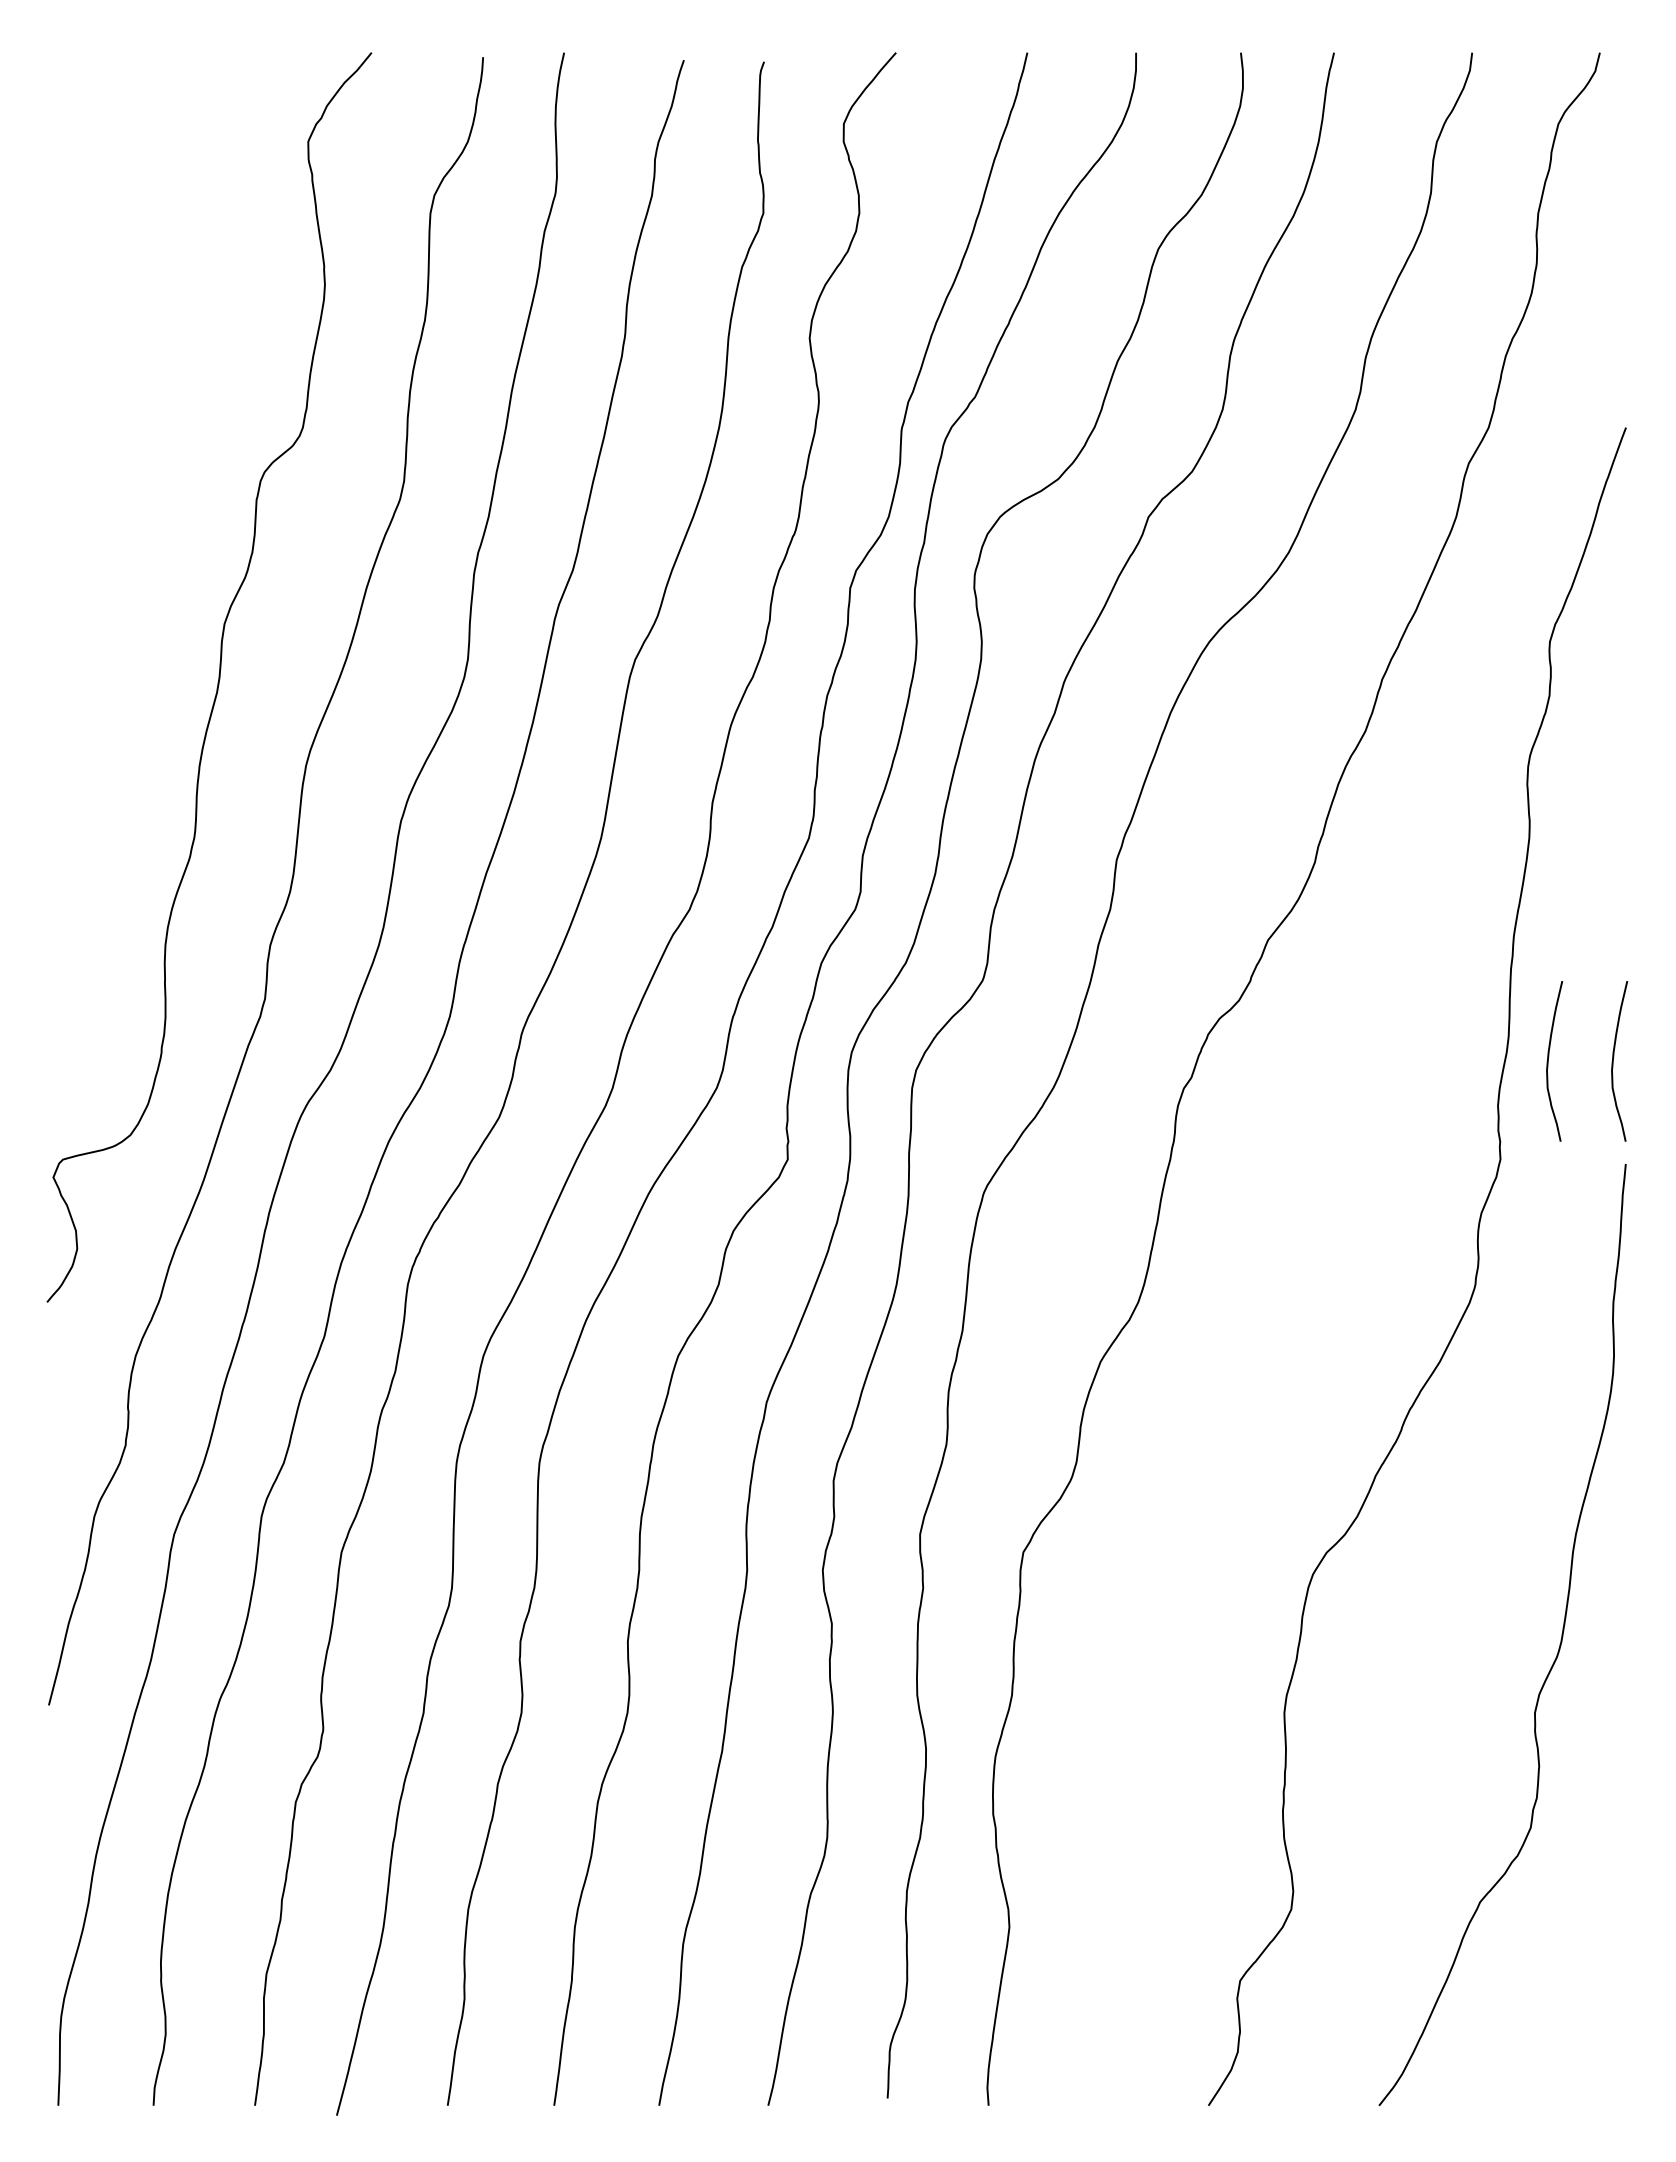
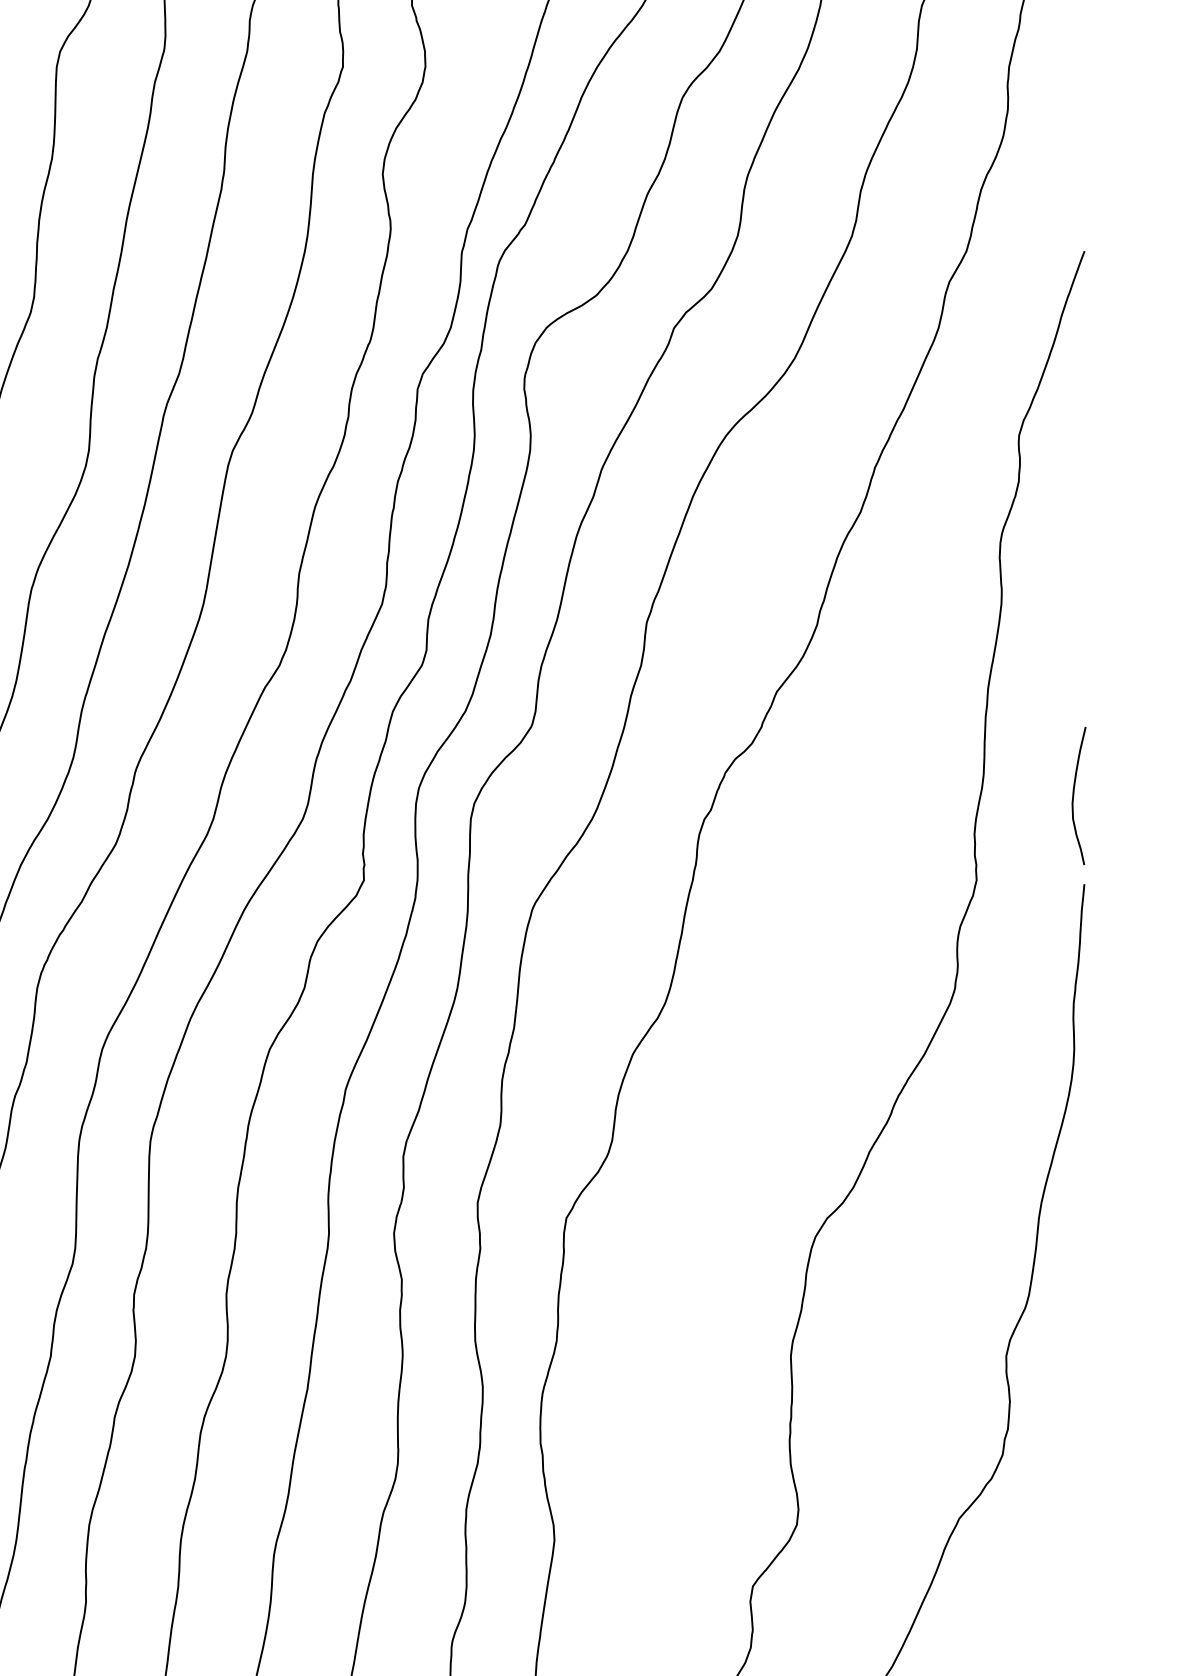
curve: (1548, 1061) -> (1017, 796), removed

